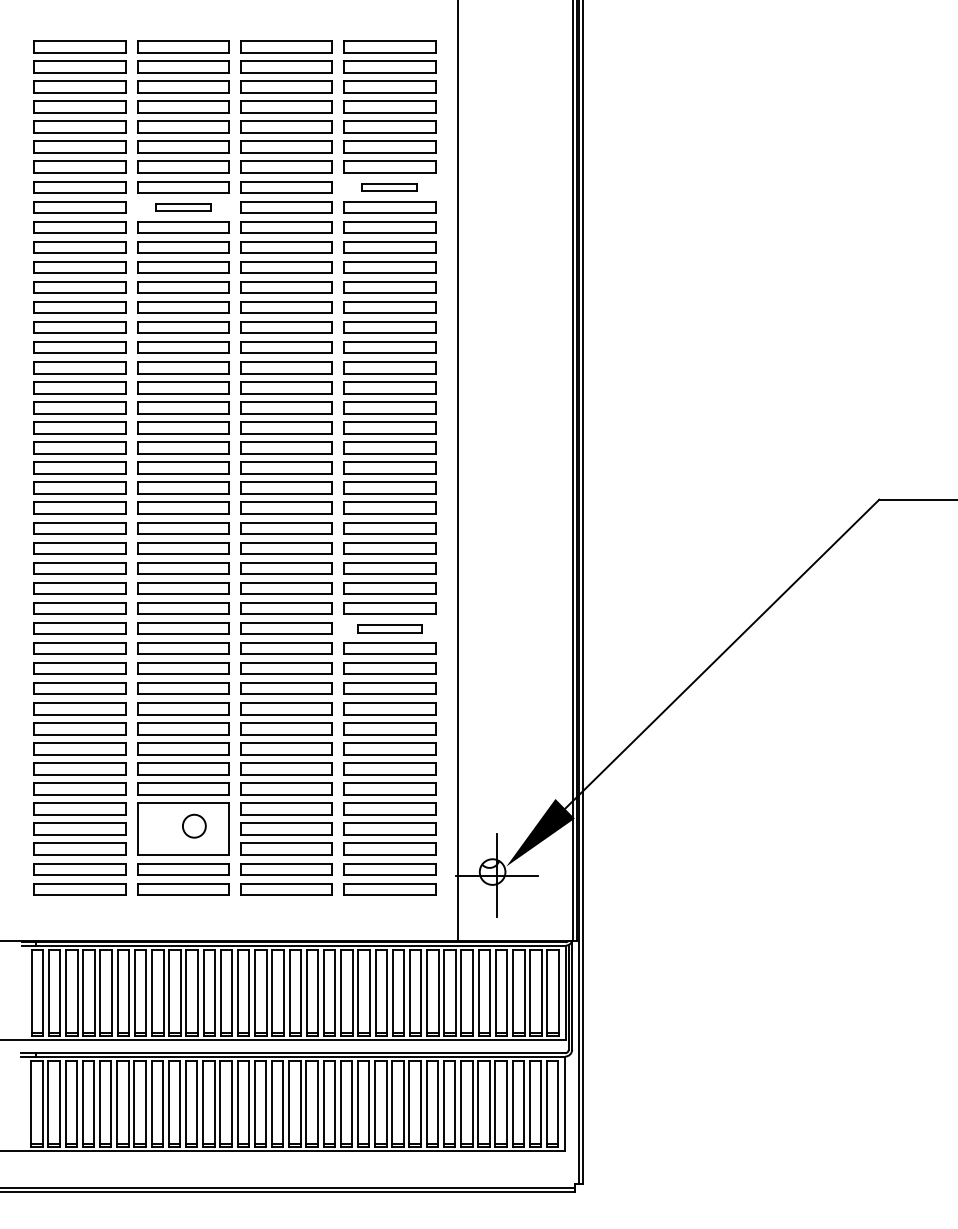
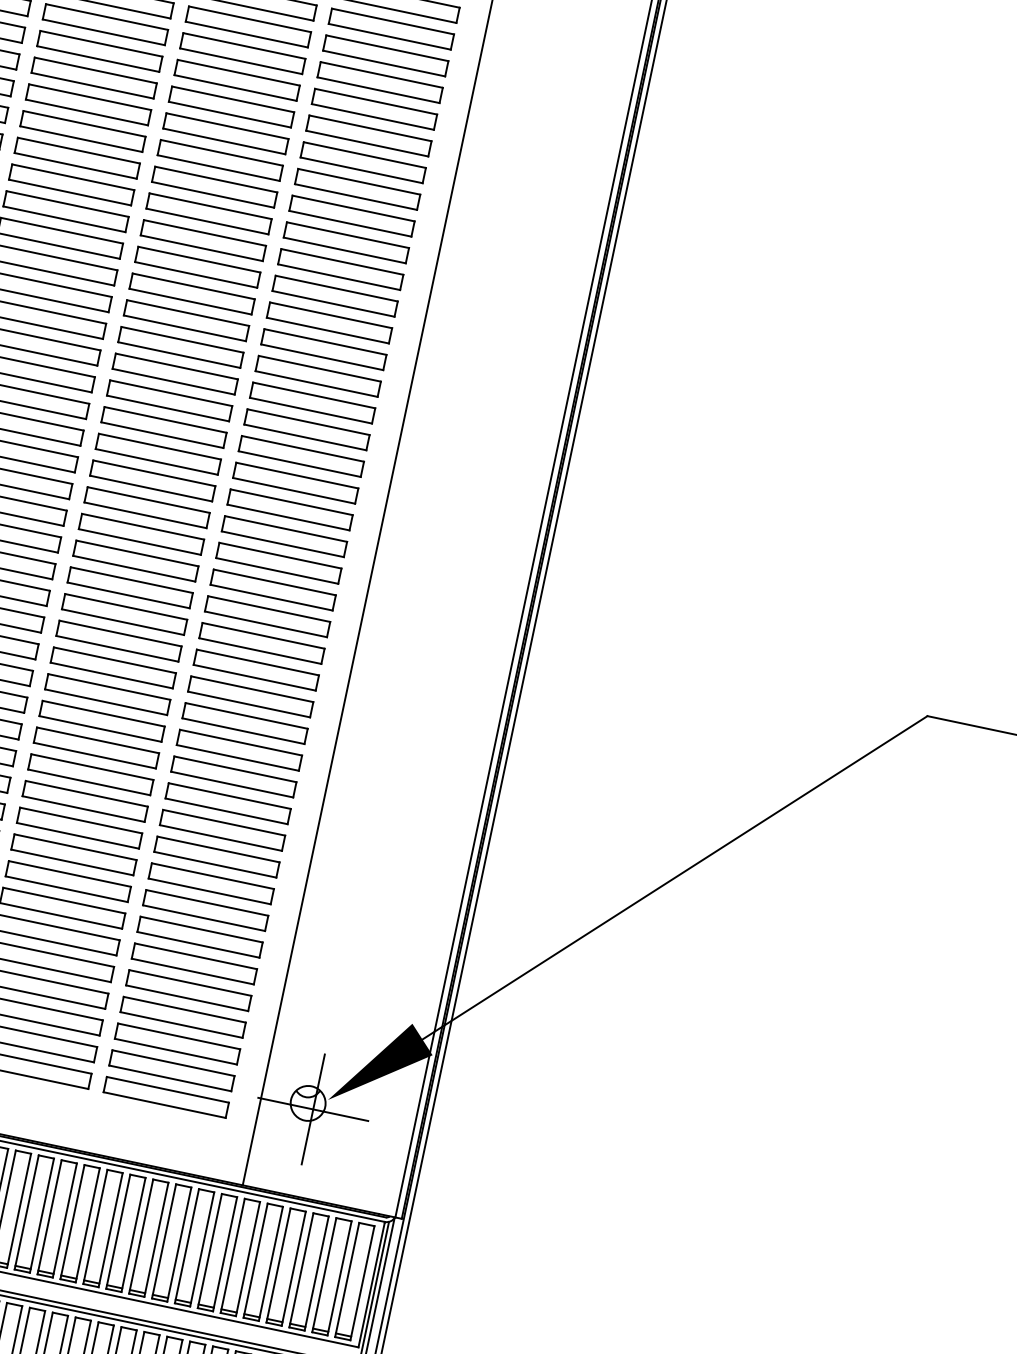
part: (389, 187) -> (362, 162), size x1.67
part: (183, 207) -> (83, 131), size x1.67
part: (389, 628) -> (239, 750), size x1.43

